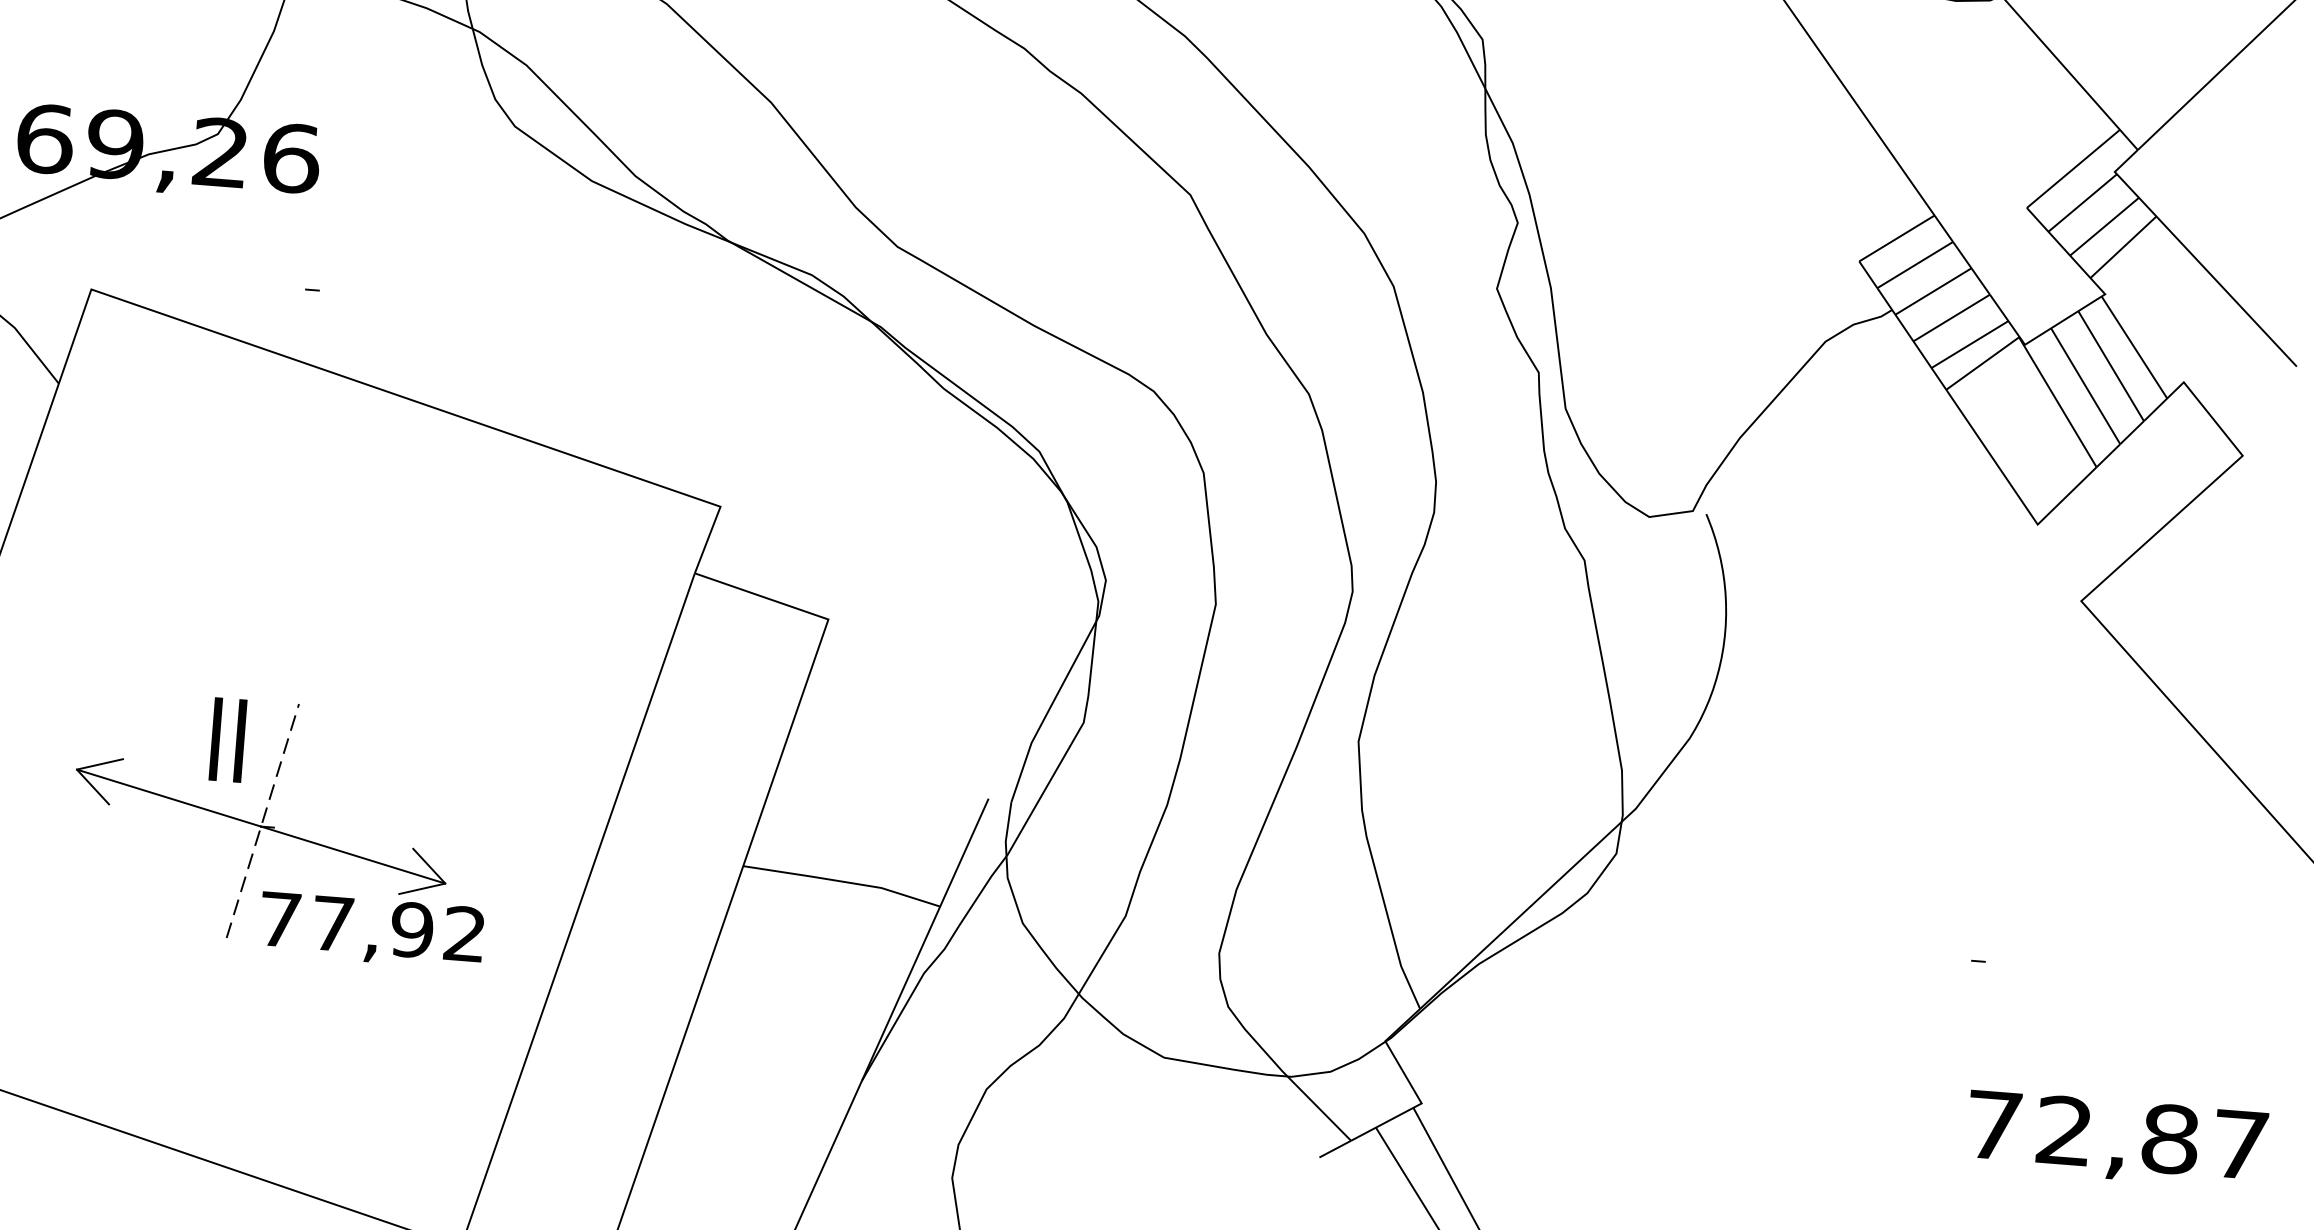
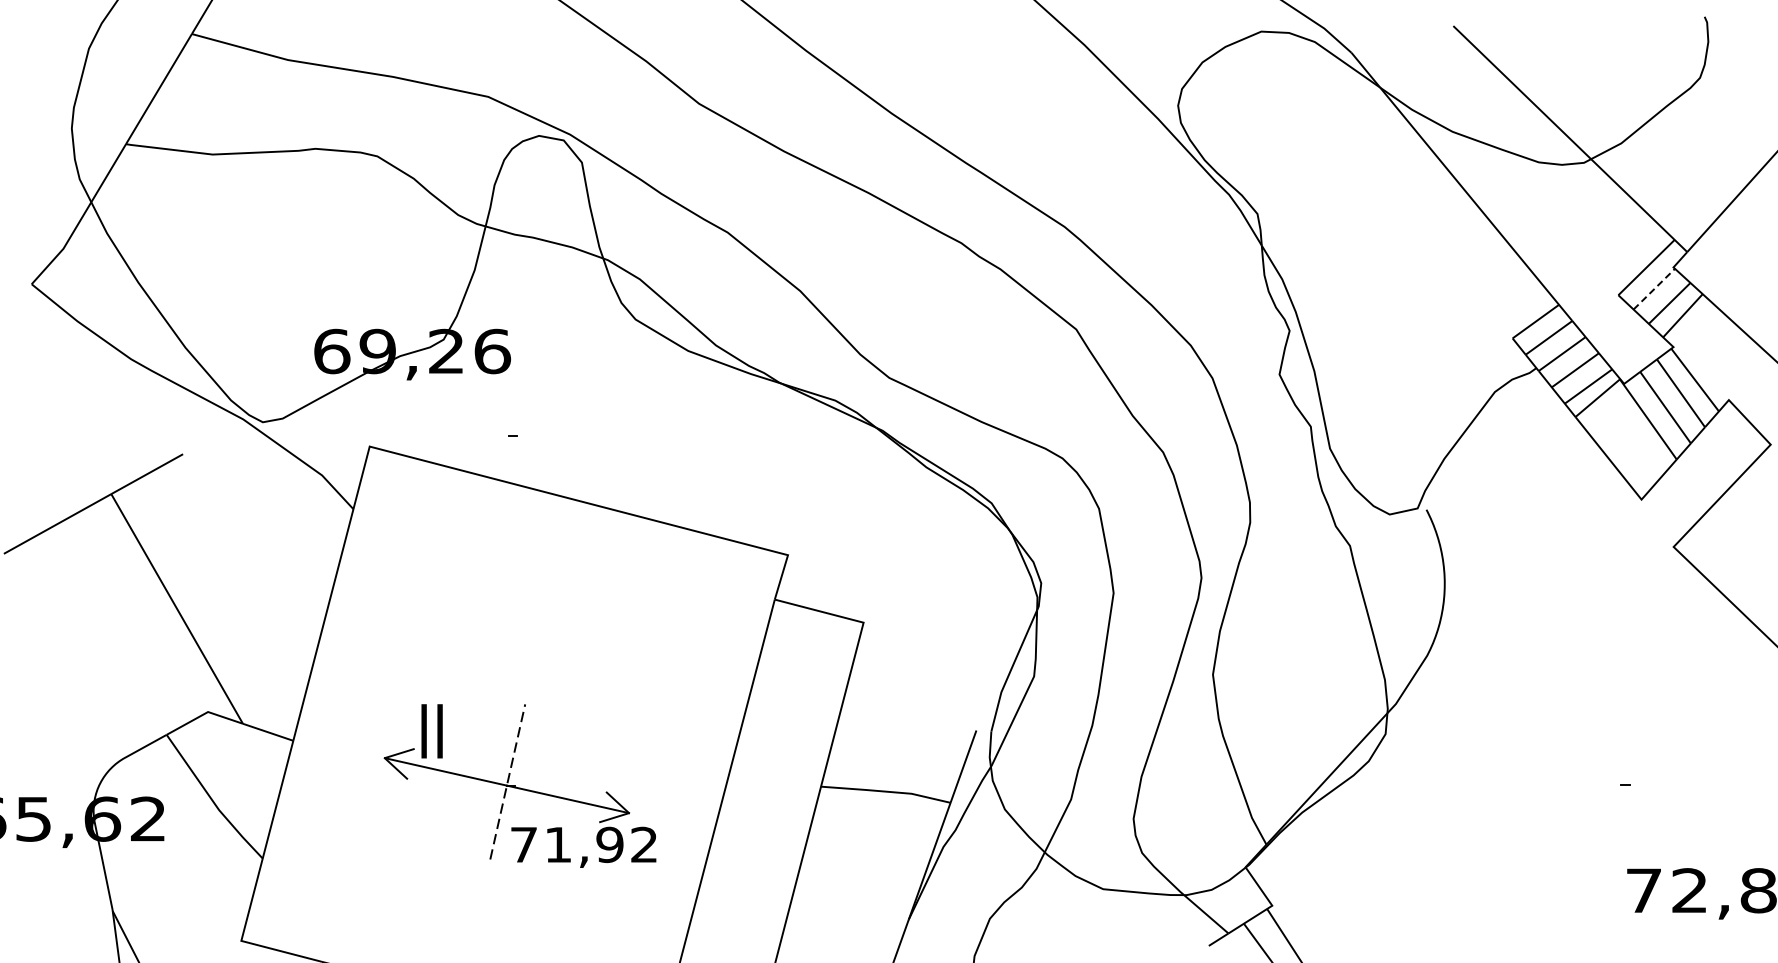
line: (2083, 201) -> (1654, 288), solid -> dashed
text: (227, 740) -> (431, 731), moved
text: (333, 923) -> (558, 844), 77,92 -> 71,92

